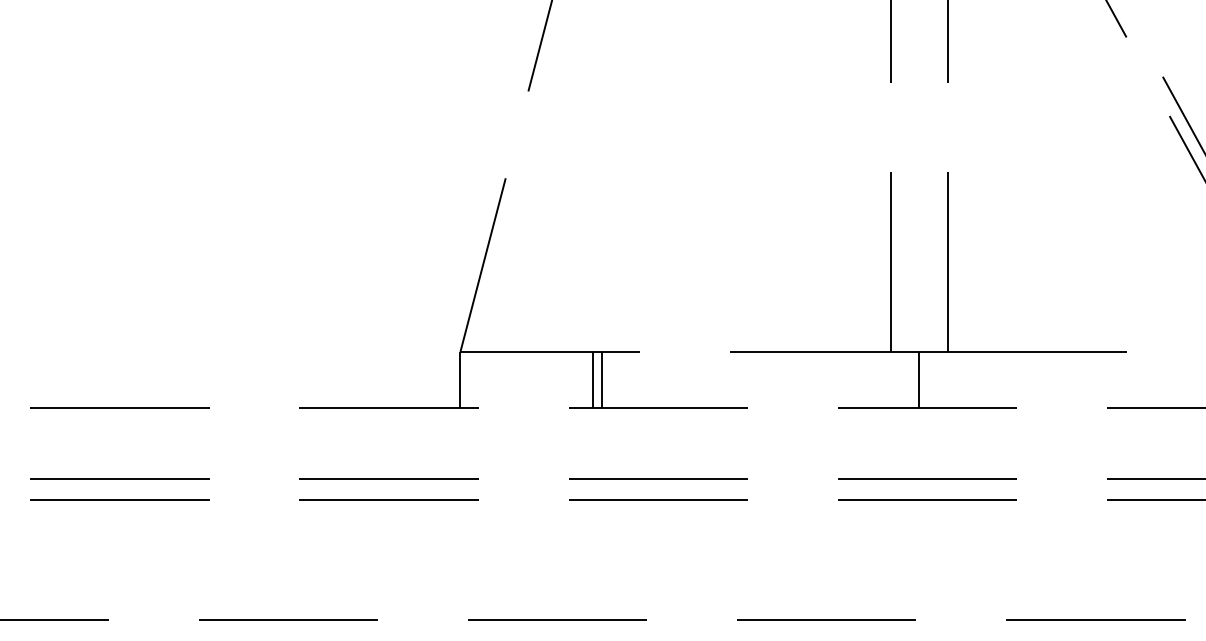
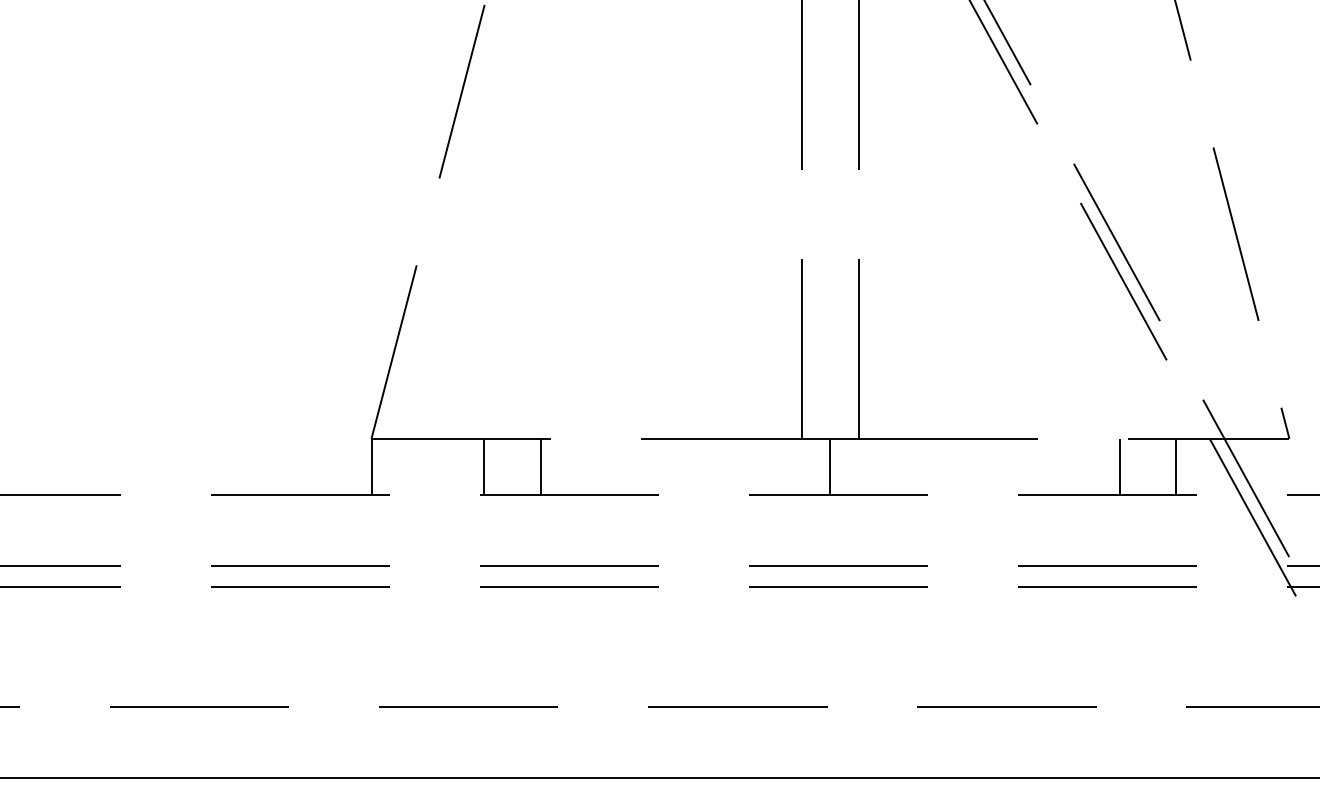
line: (592, 379) -> (540, 466), moved
line: (602, 379) -> (484, 466), moved

